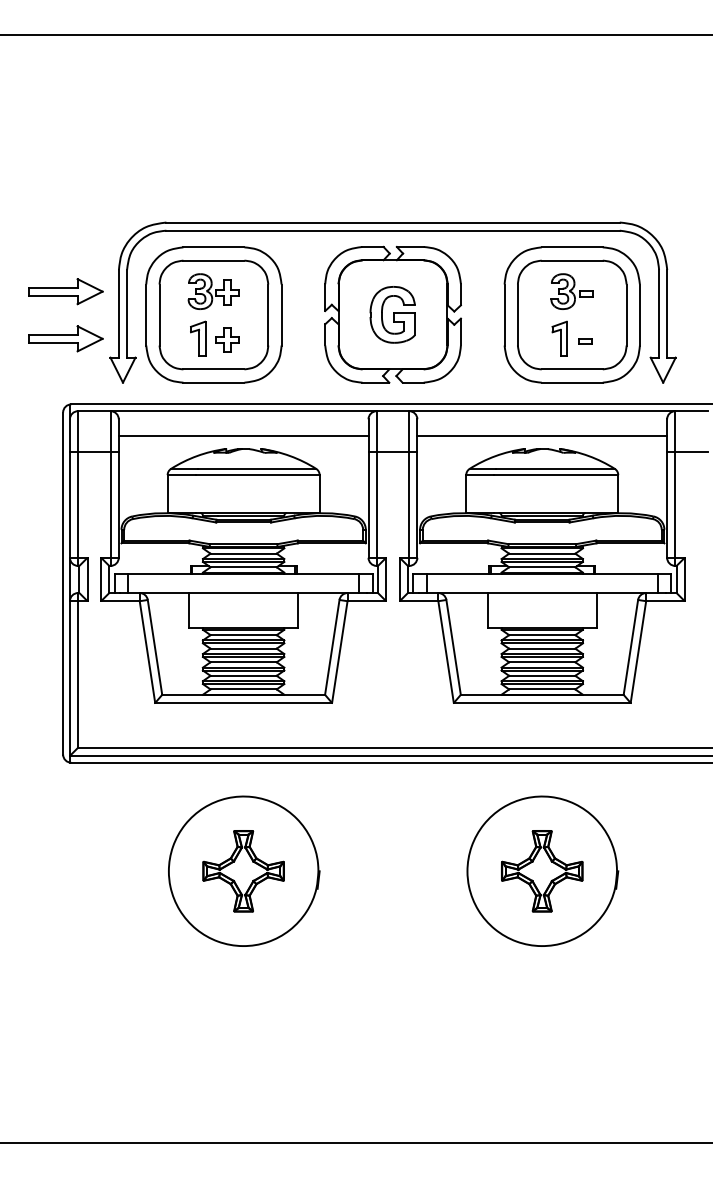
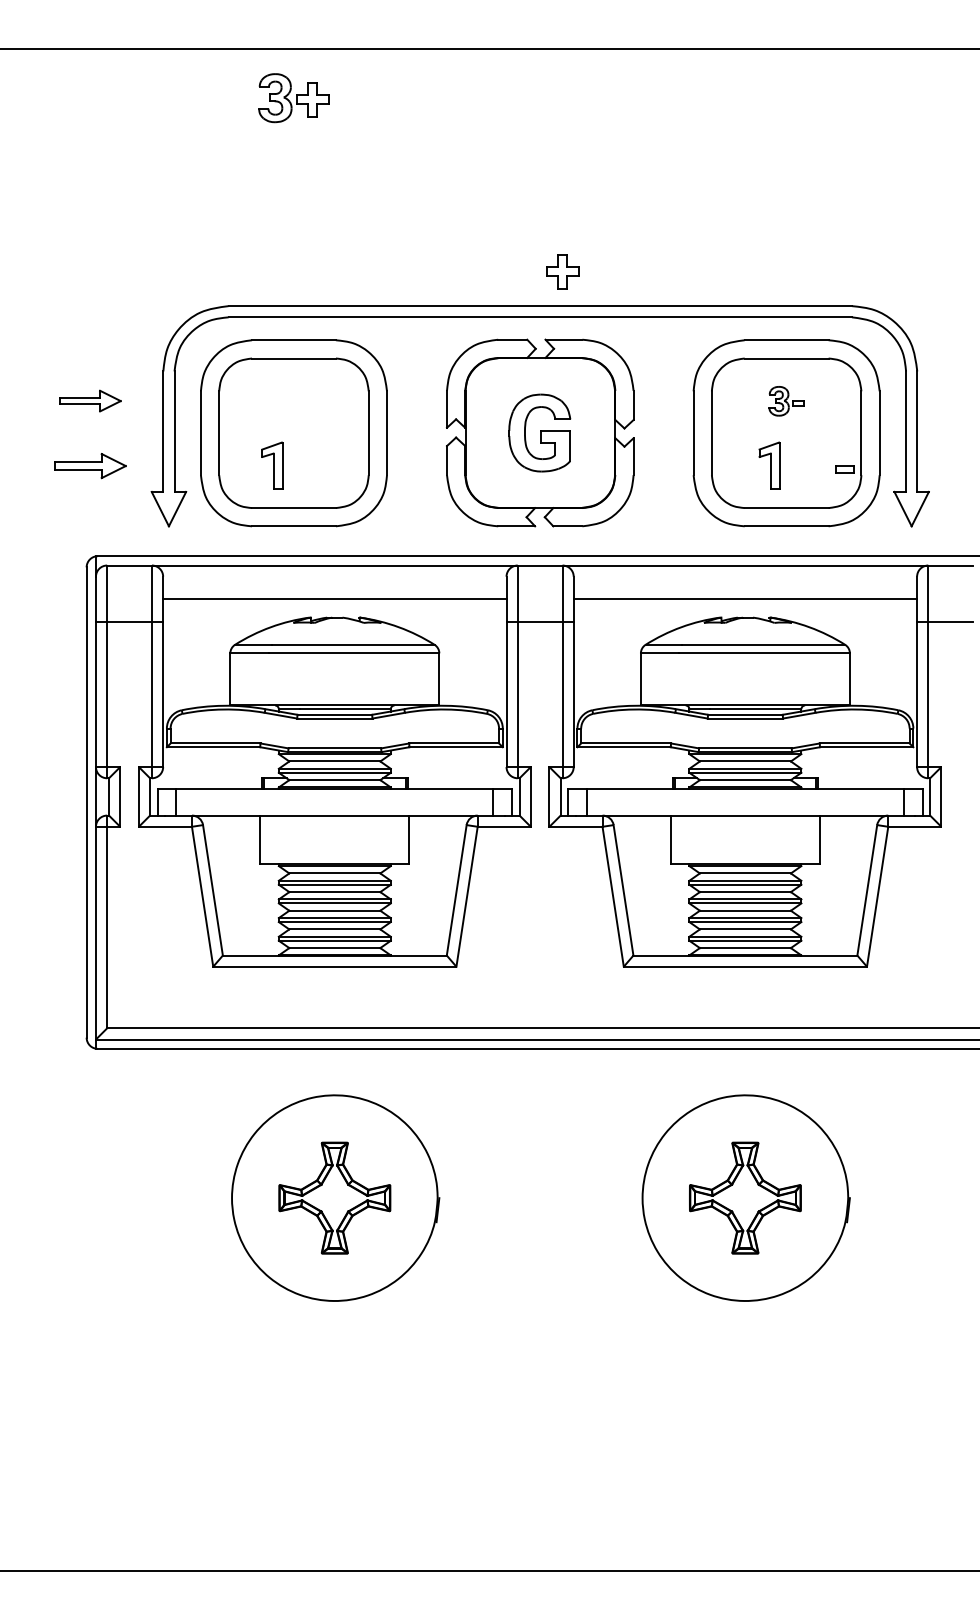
part: (65, 291) -> (90, 400), size x0.6
part: (213, 291) -> (293, 98), moved
part: (572, 291) -> (786, 401), size x0.6
part: (65, 338) -> (90, 465), size x0.7
part: (227, 339) -> (562, 271), moved
part: (585, 341) -> (844, 469), moved

